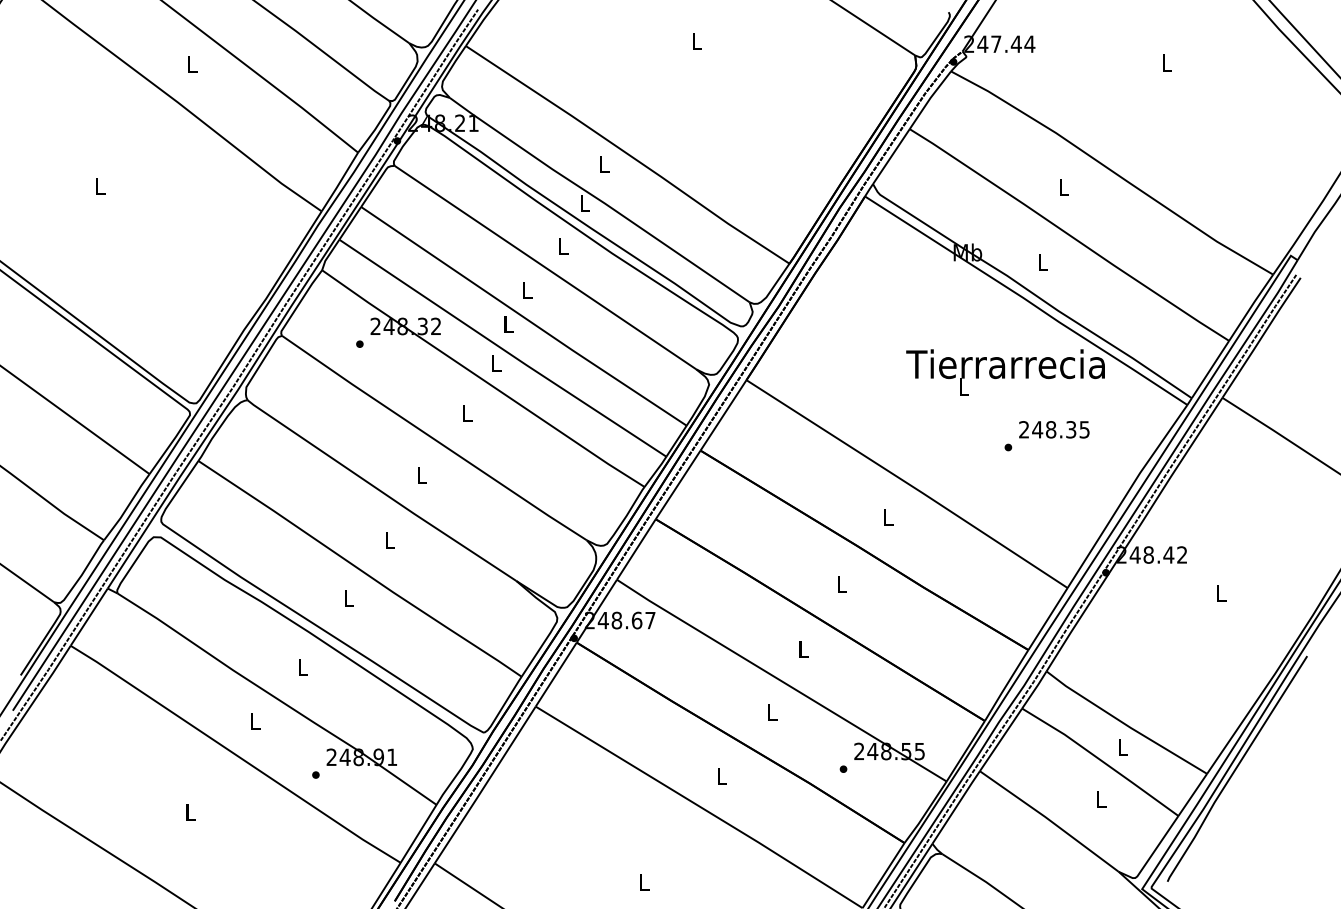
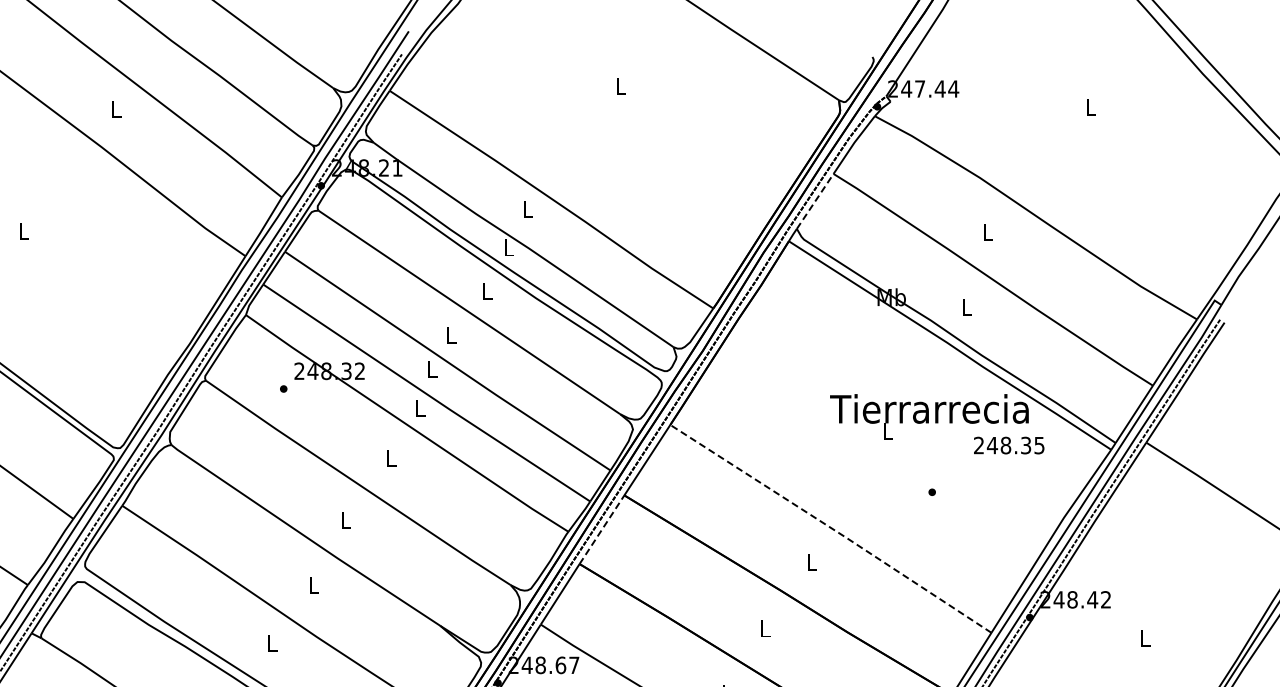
line: (891, 156) -> (815, 201), solid -> dashed
text: (1054, 429) -> (1009, 445), moved
line: (908, 483) -> (832, 528), solid -> dashed
line: (678, 484) -> (602, 529), solid -> dashed

